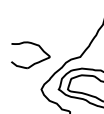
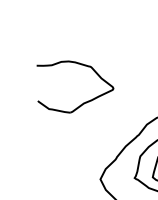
part: (33, 63) -> (81, 102), moved

